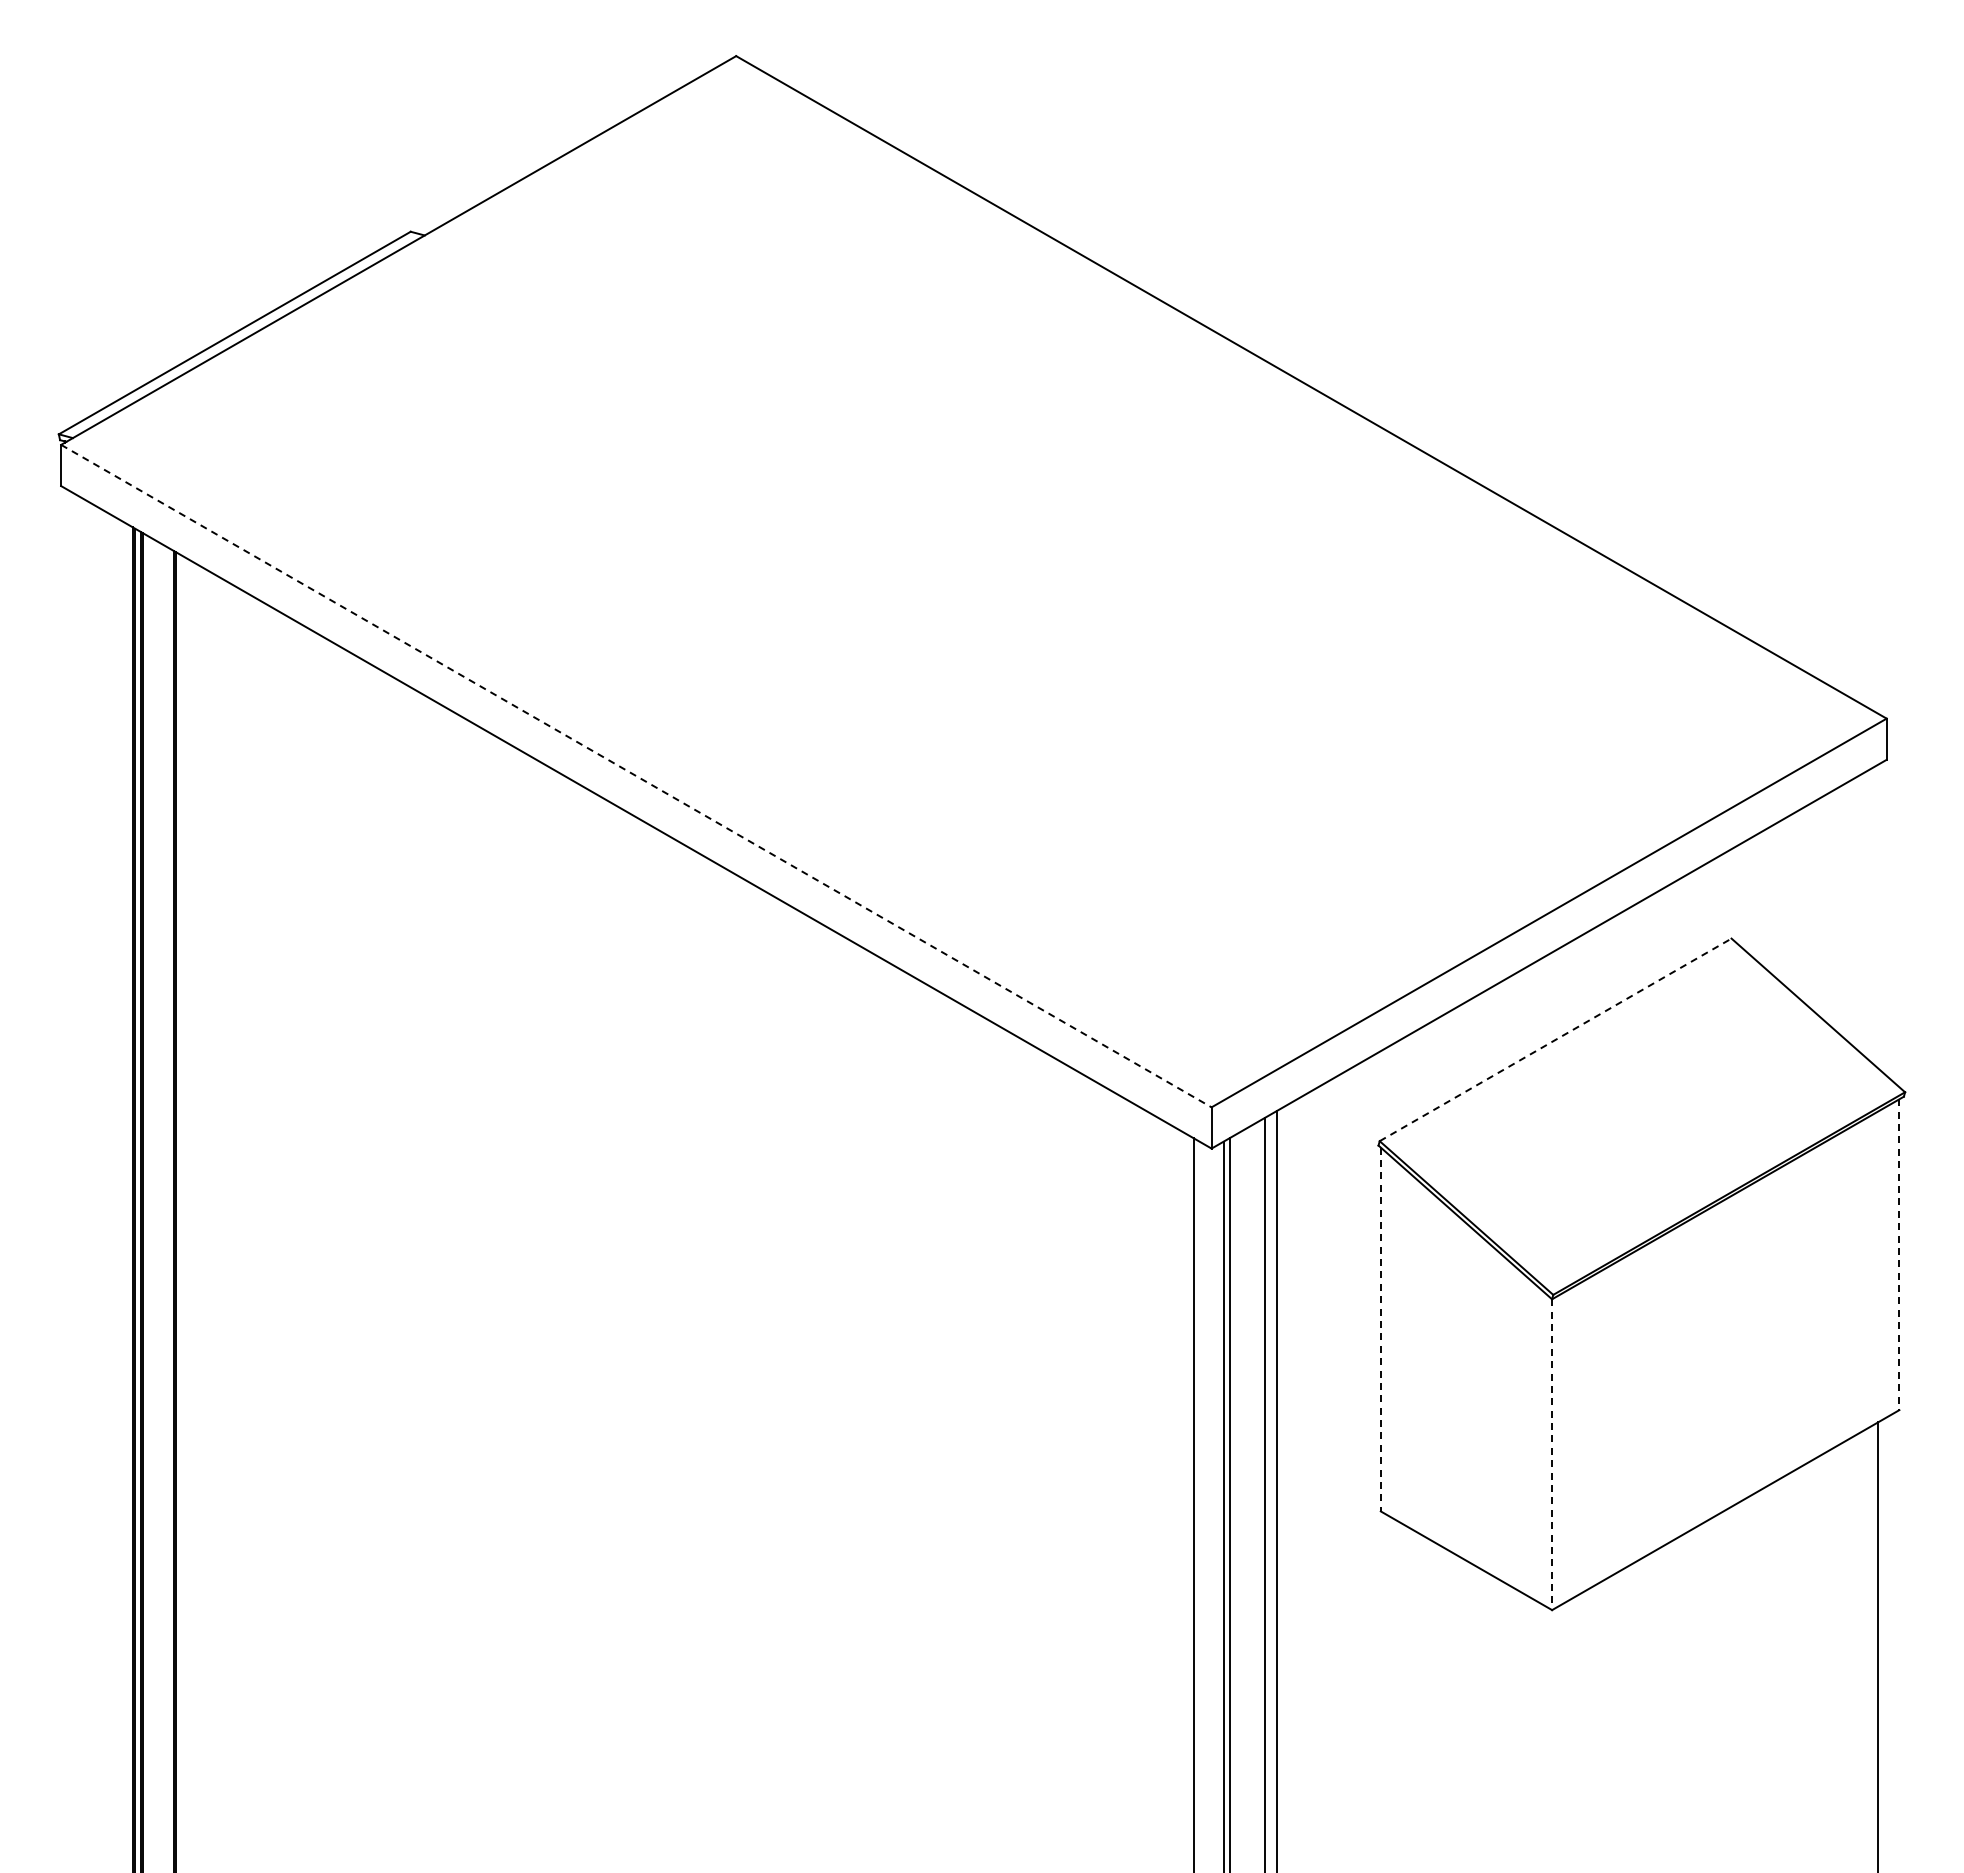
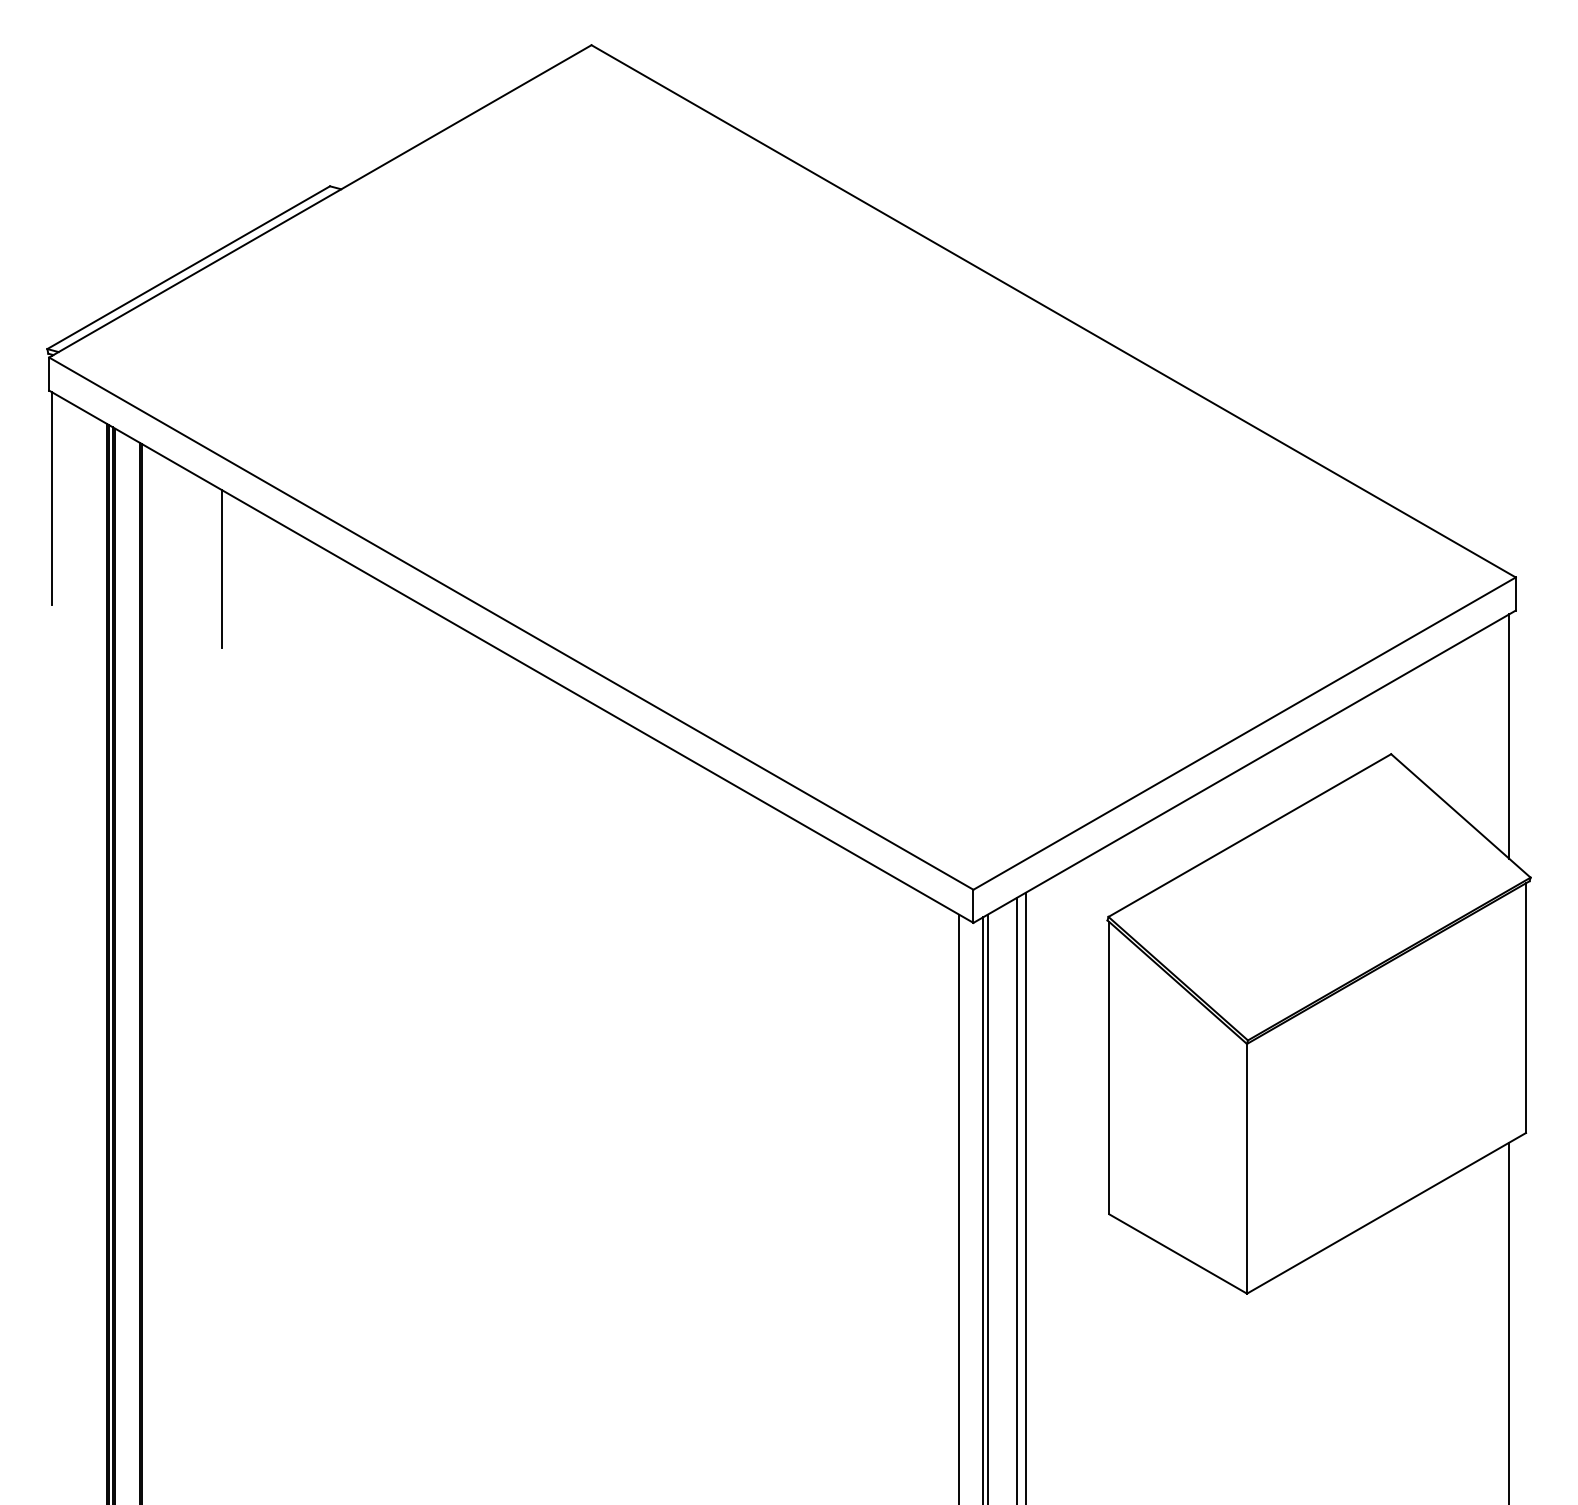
line: (64, 620) -> (51, 498), added
line: (276, 707) -> (222, 568), added
line: (636, 776) -> (511, 623), dashed -> solid
line: (1878, 916) -> (1509, 736), added
line: (1555, 1039) -> (1249, 835), dashed -> solid
line: (1899, 1255) -> (1526, 1008), dashed -> solid
line: (1380, 1329) -> (1109, 1068), dashed -> solid
line: (1552, 1455) -> (1247, 1169), dashed -> solid

